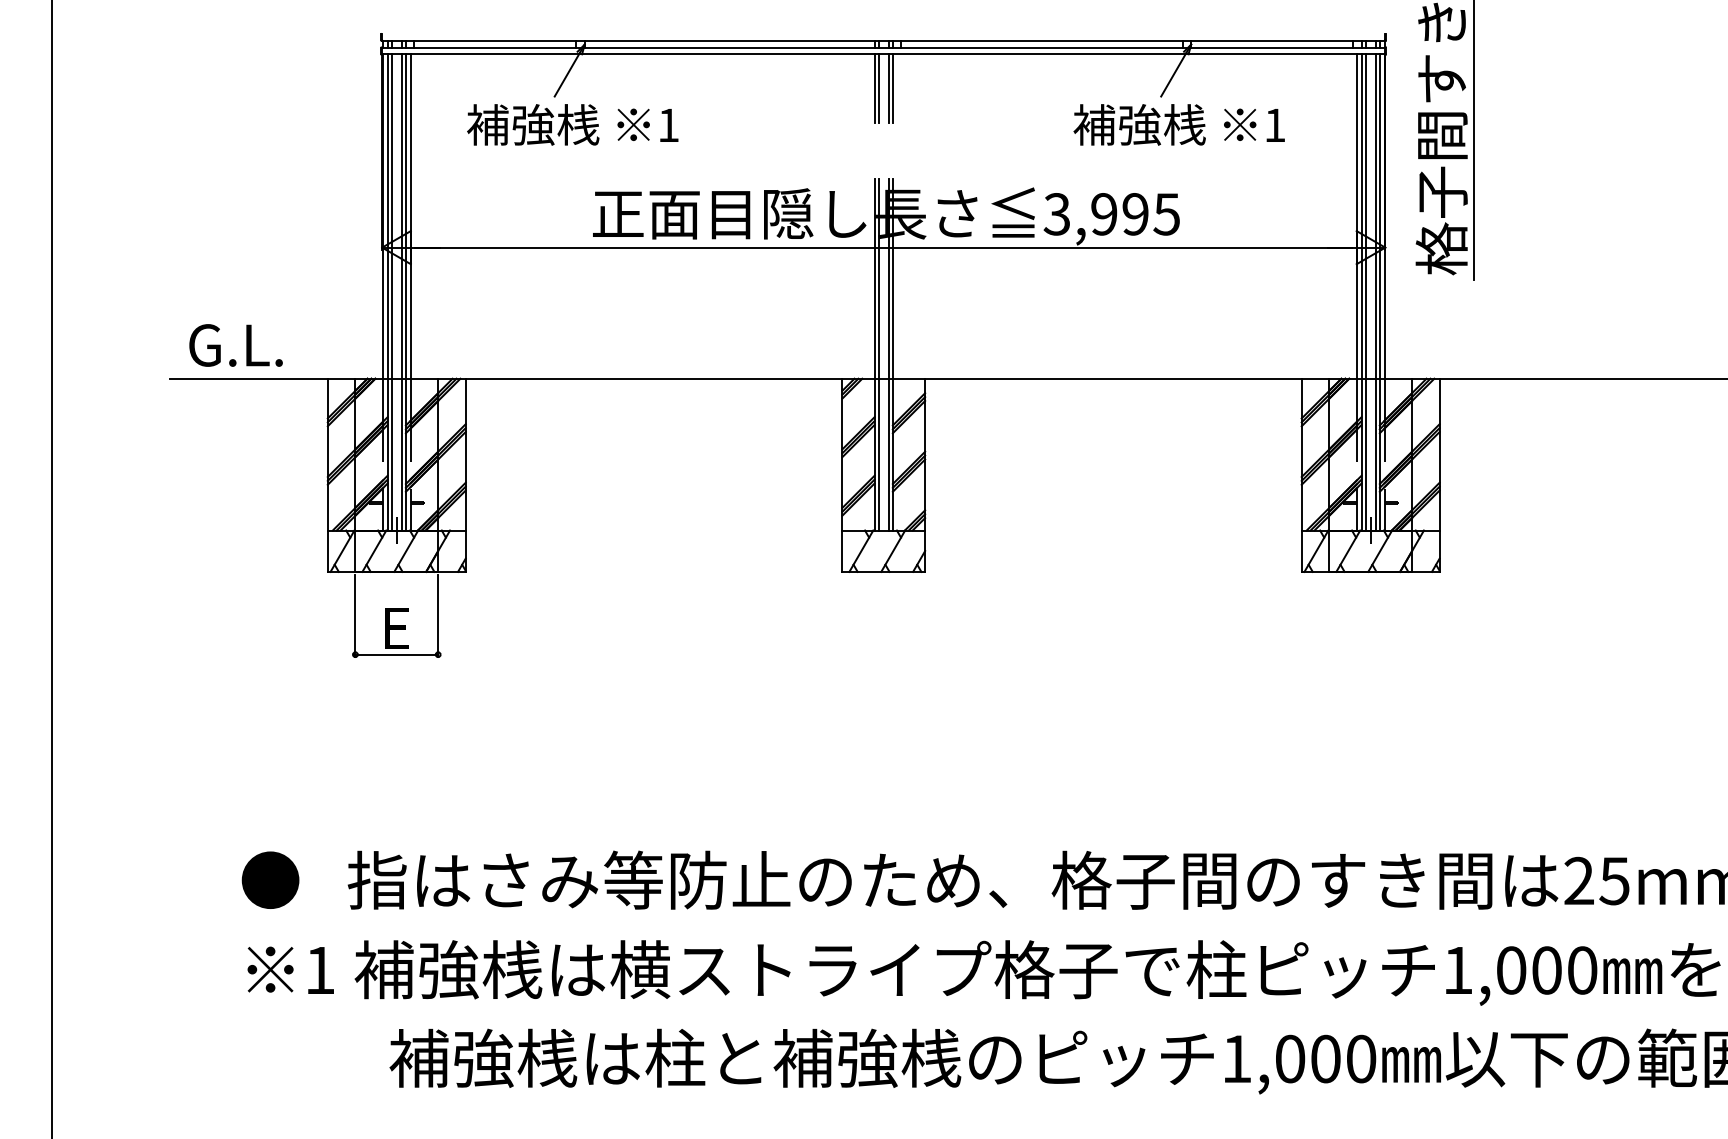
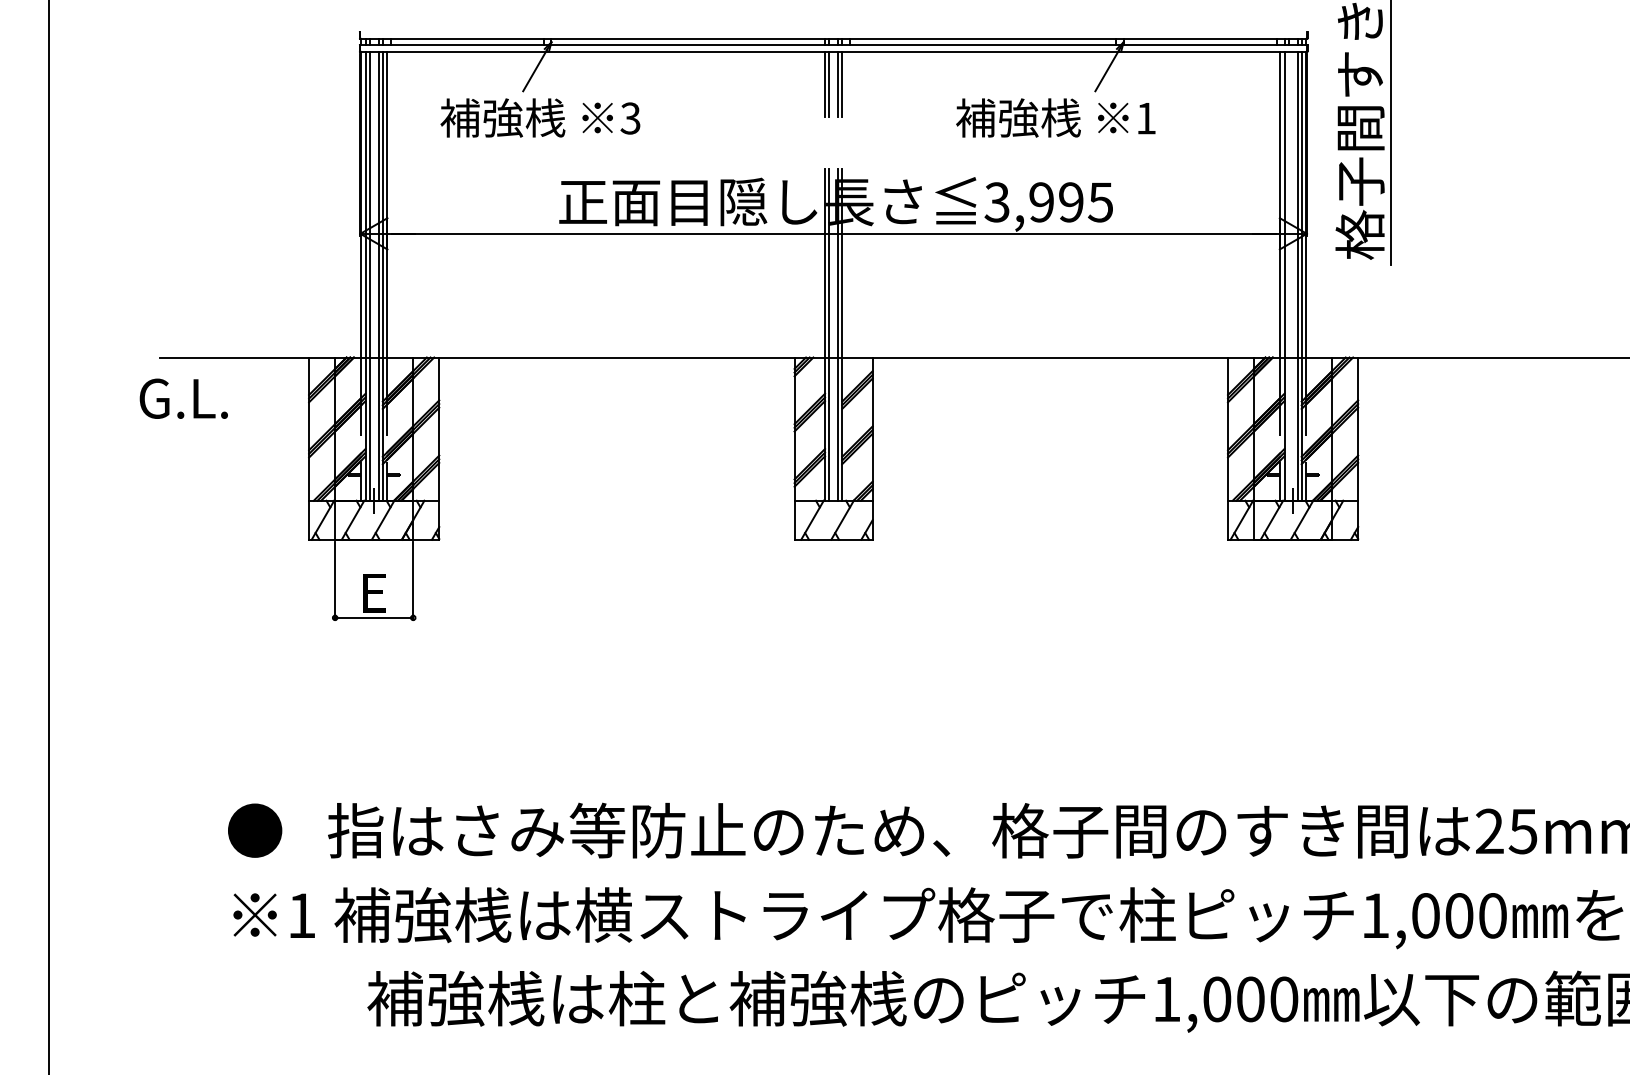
text: (1178, 124) -> (1055, 117), moved
text: (668, 125) -> (630, 118), 1 -> 3
line: (1365, 292) -> (1288, 276), removed
text: (235, 345) -> (183, 398), moved

